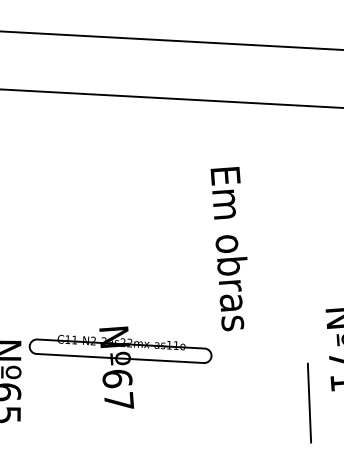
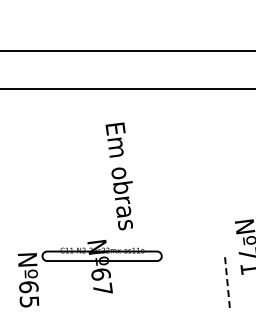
text: (226, 248) -> (118, 176), moved
line: (309, 404) -> (227, 284), solid -> dashed

